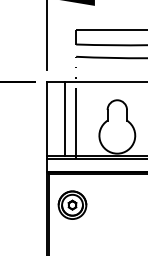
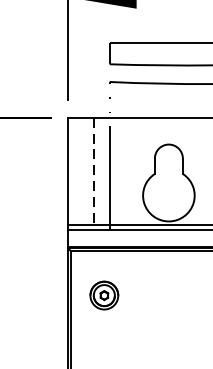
line: (65, 119) -> (94, 172), solid -> dashed
part: (72, 204) -> (104, 294), size x0.7

